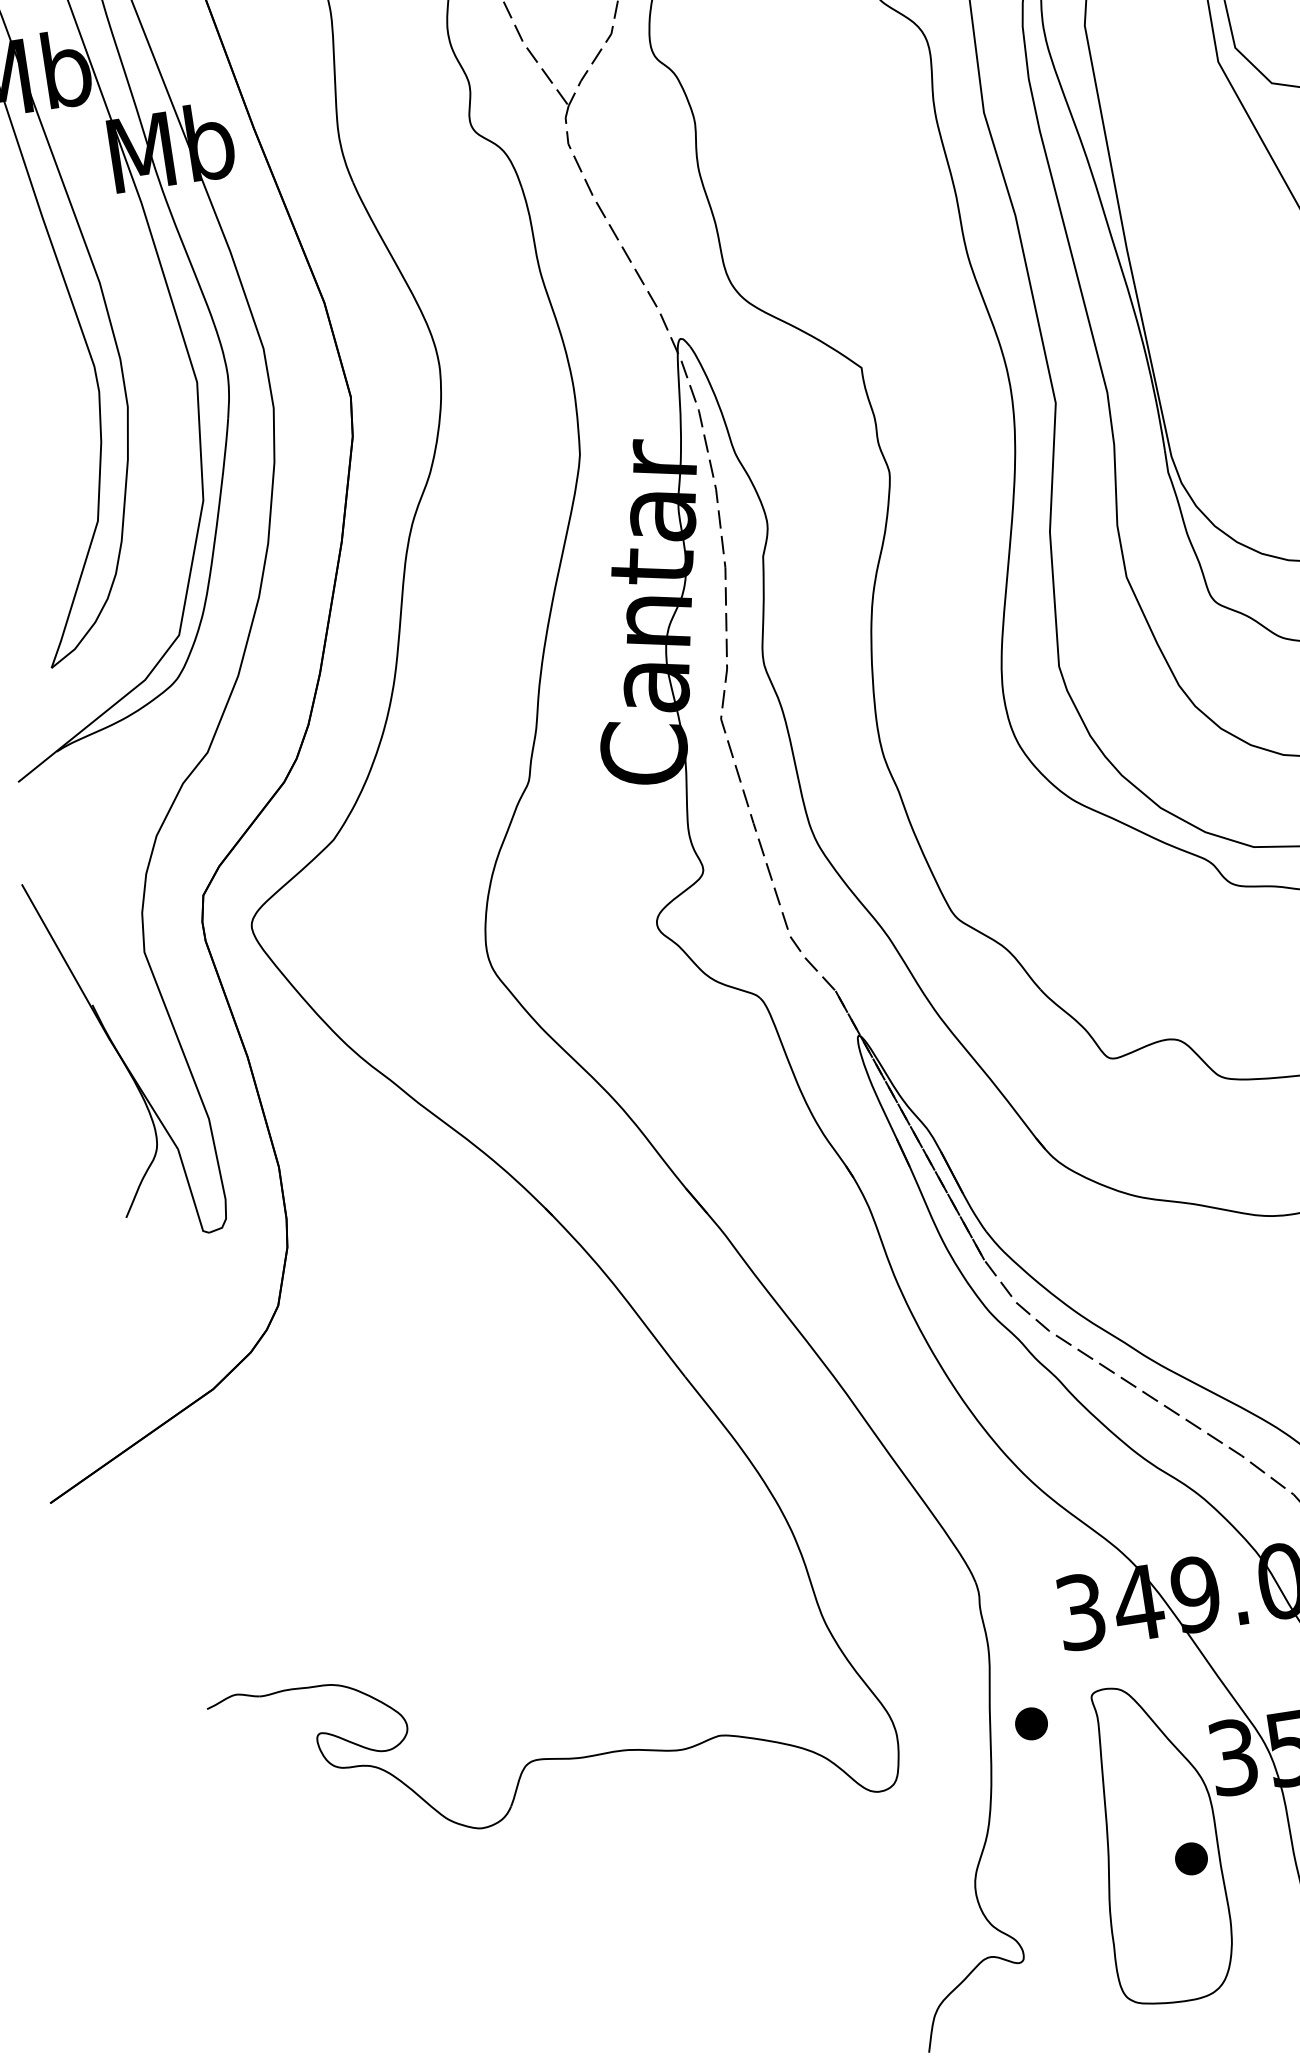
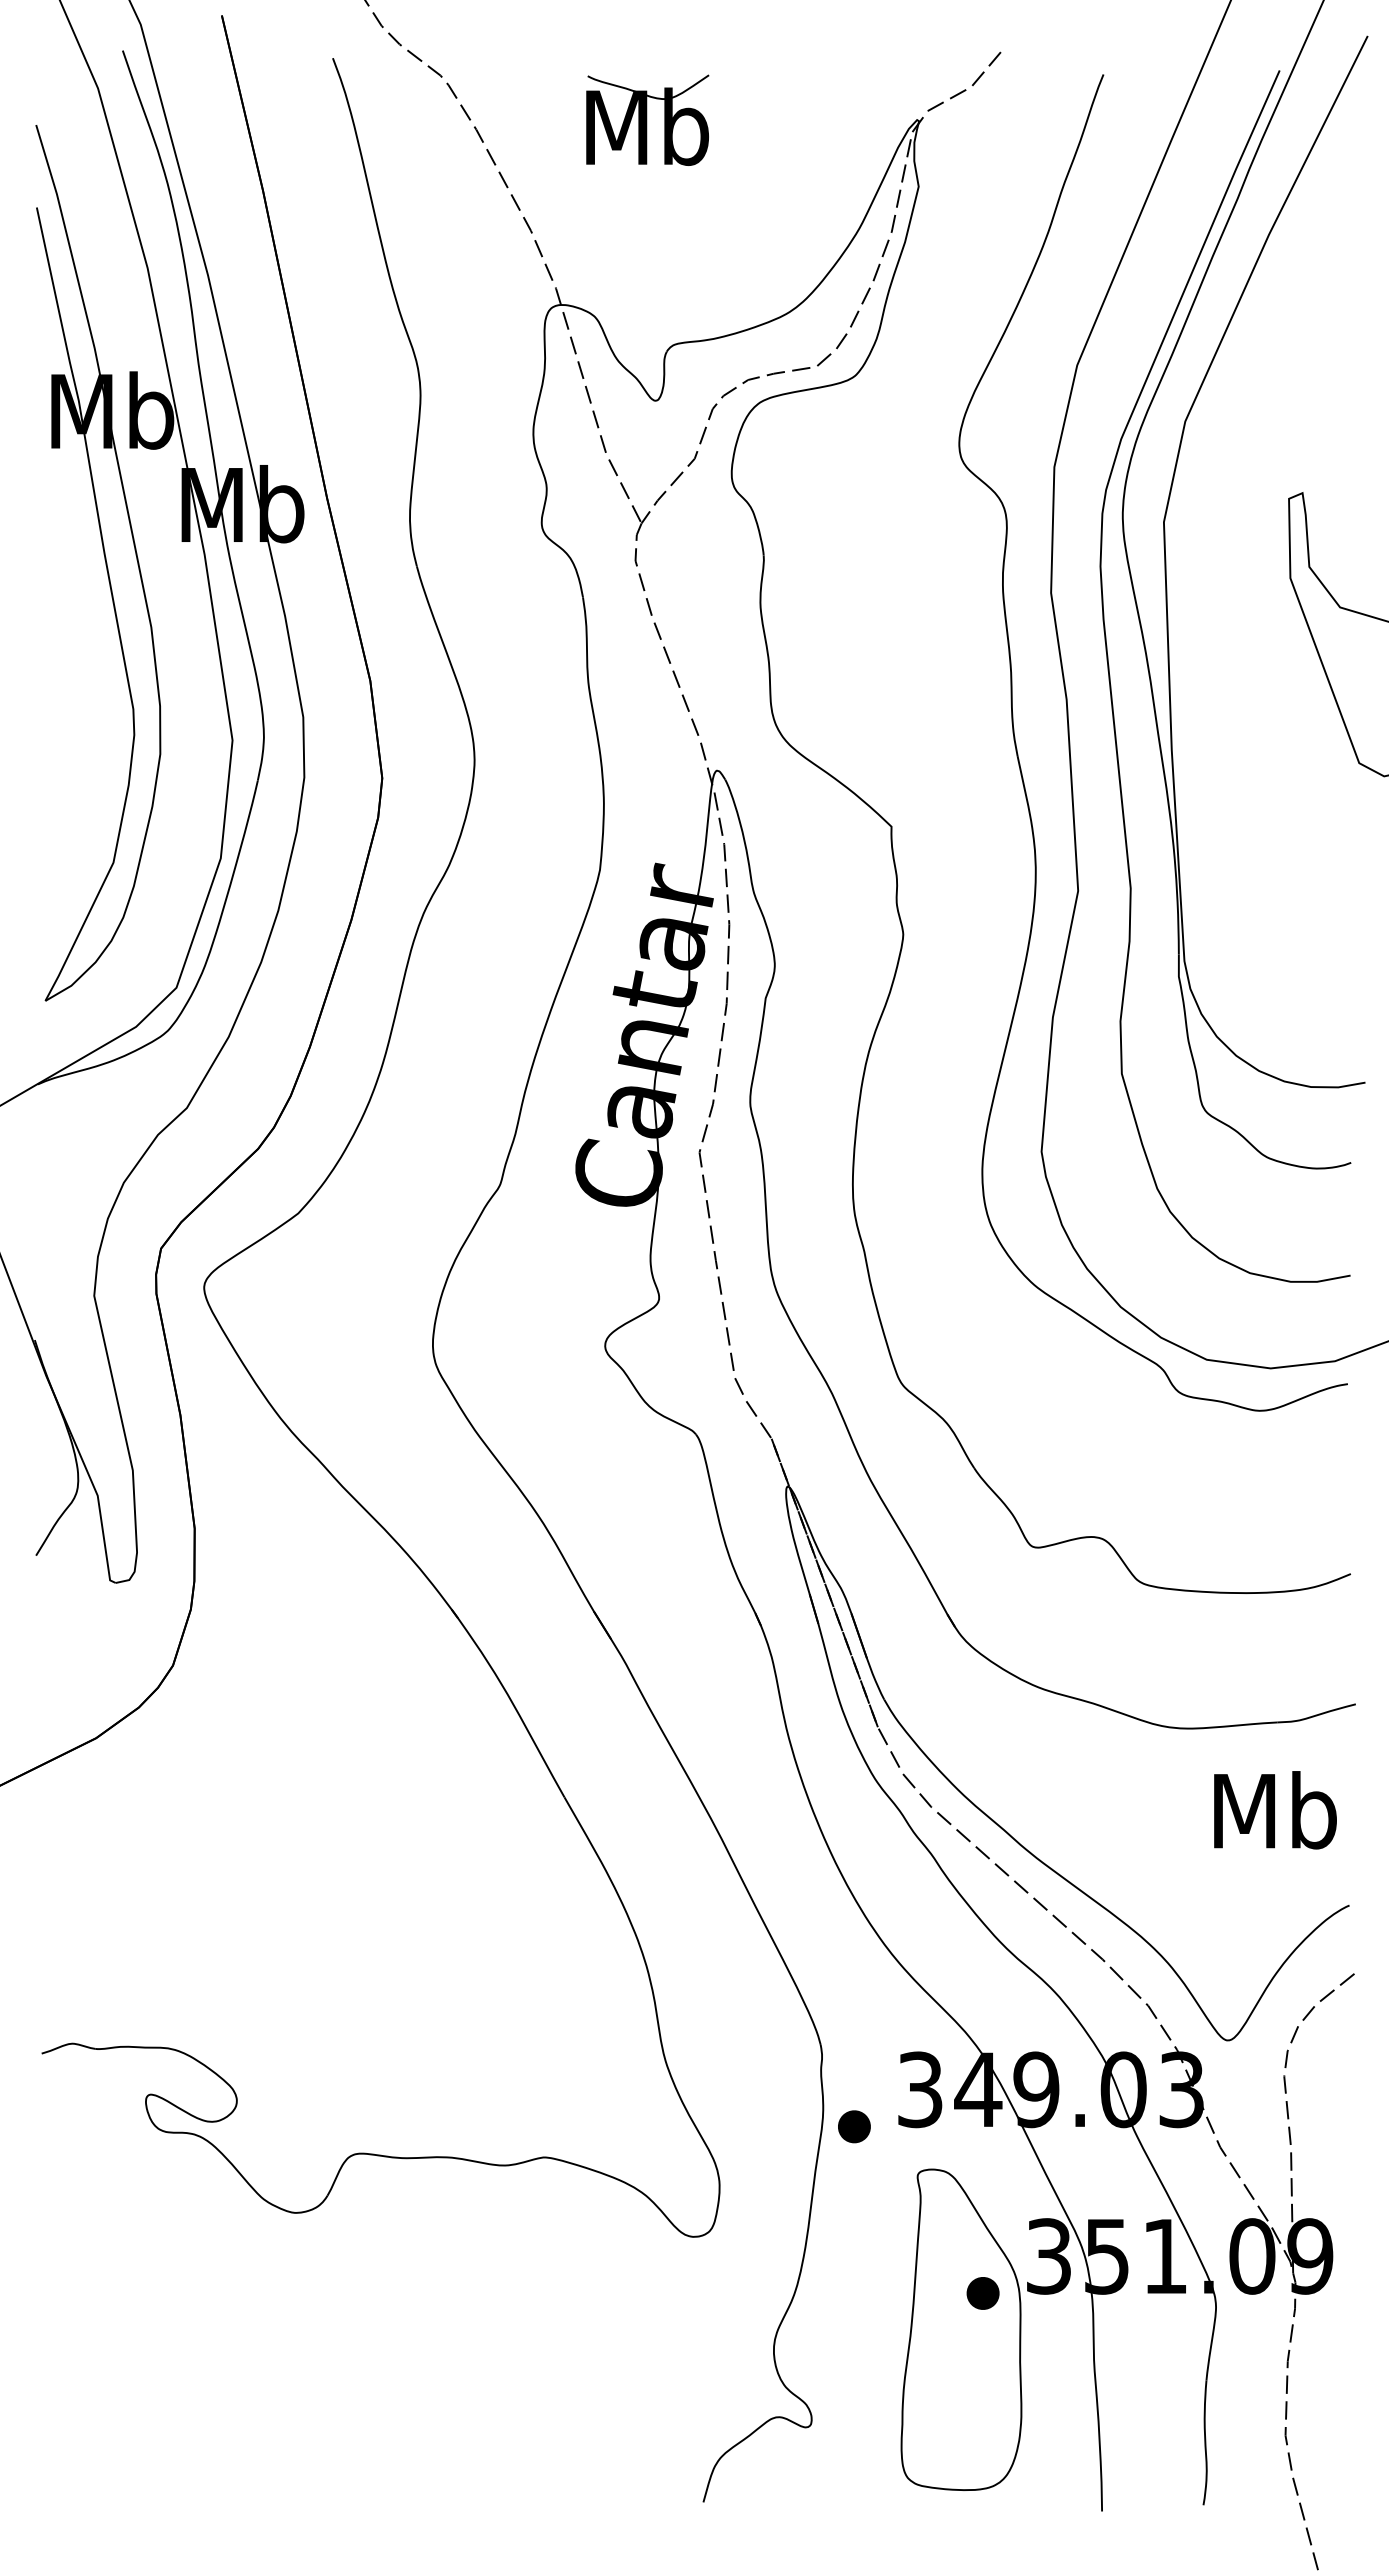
part: (1031, 1723) -> (854, 2126), moved
part: (1190, 1859) -> (982, 2293), moved

